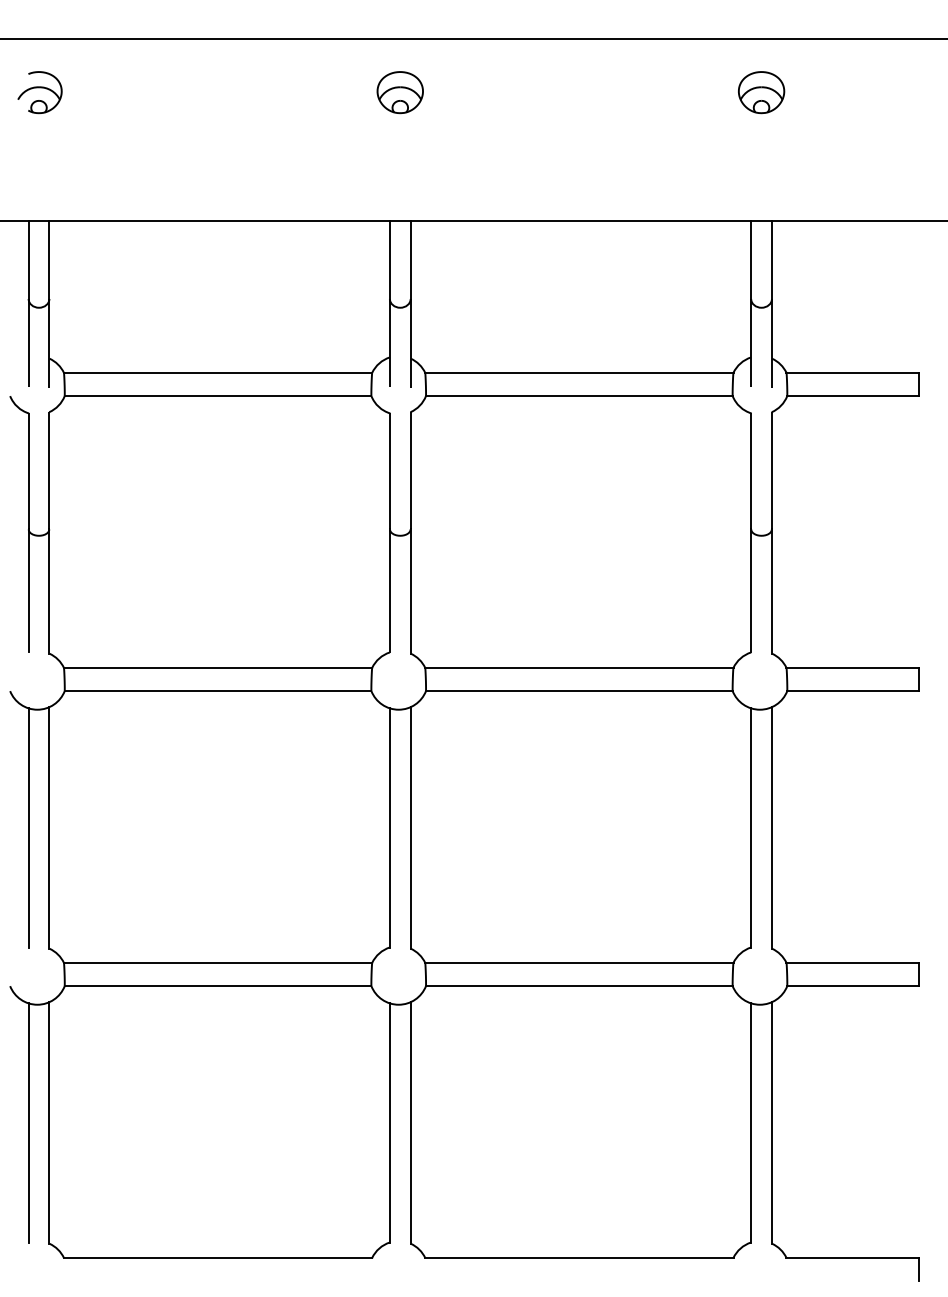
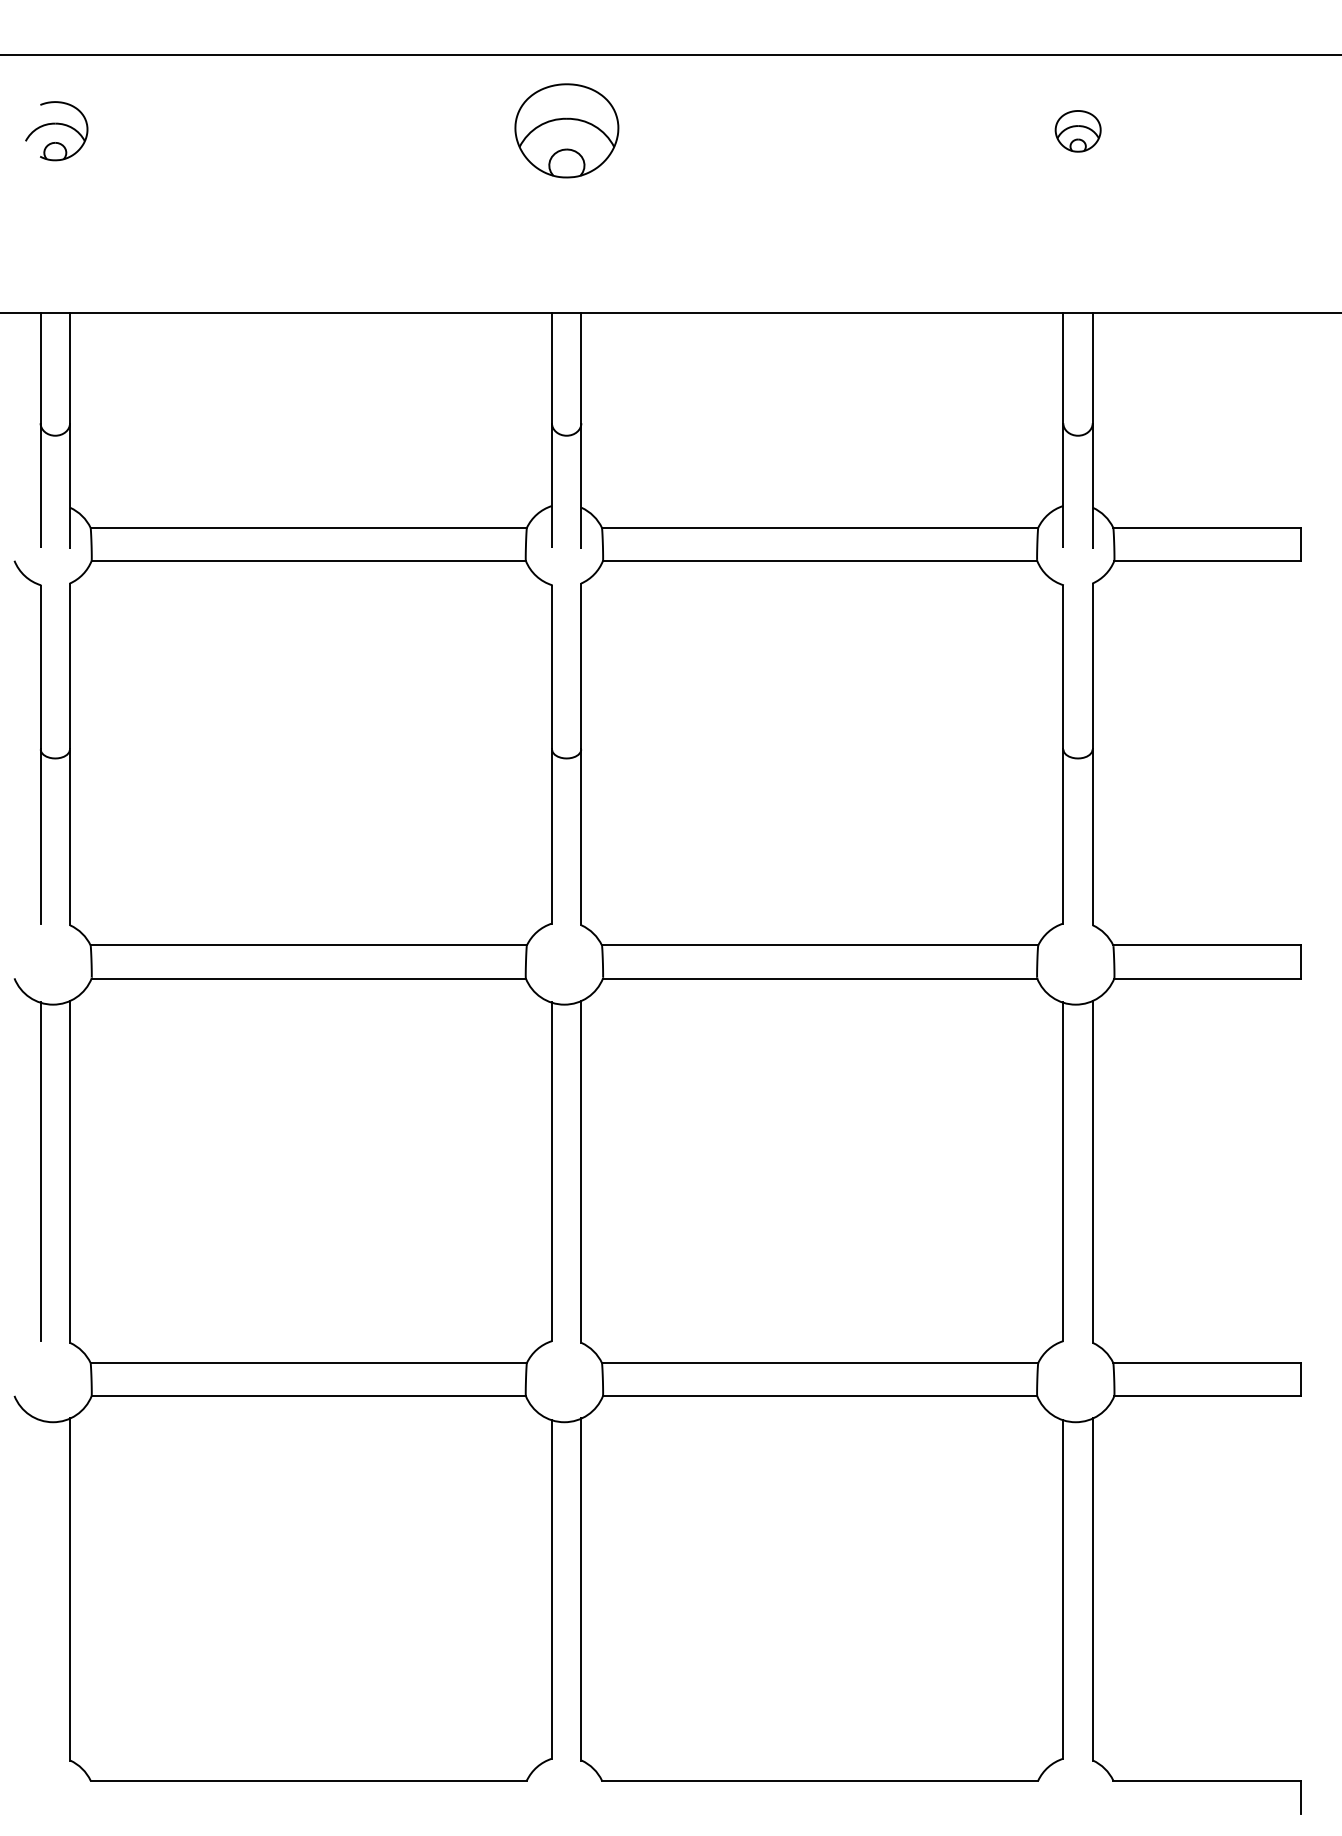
part: (399, 92) -> (565, 131), size x1.6
part: (761, 92) -> (1077, 131), size x0.7
line: (28, 1122) -> (40, 1588), removed

